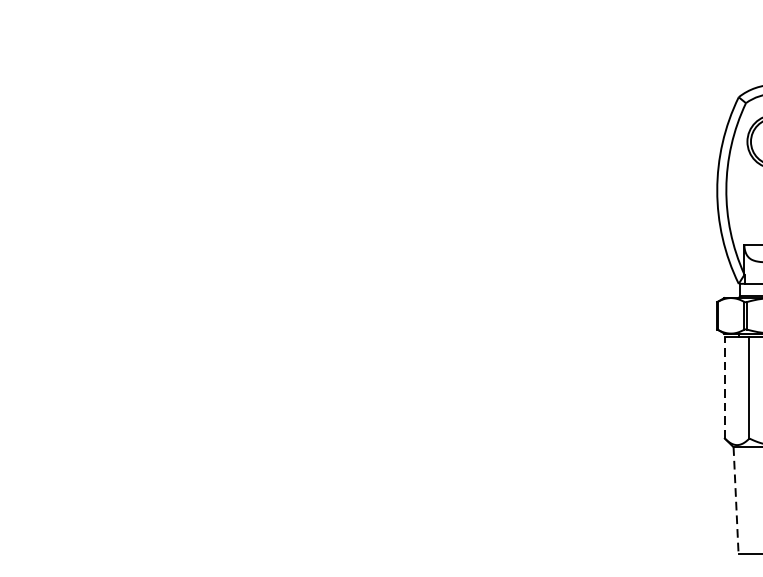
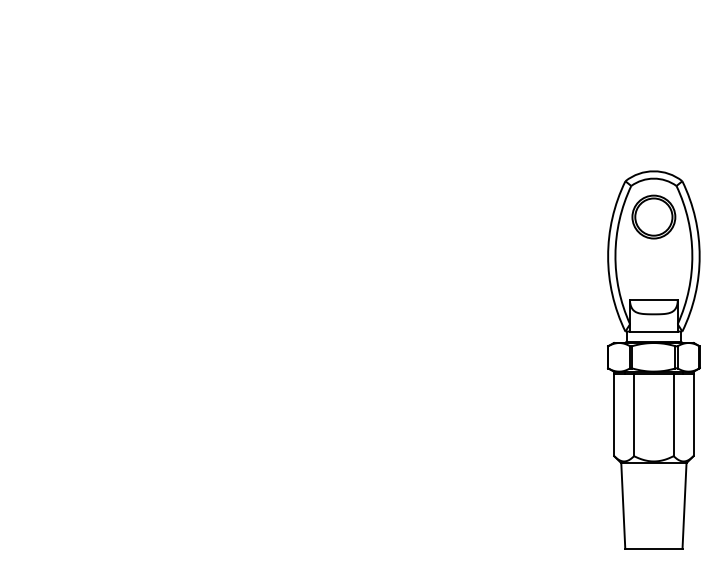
line: (725, 388) -> (614, 415), dashed -> solid
line: (736, 500) -> (623, 506), dashed -> solid

